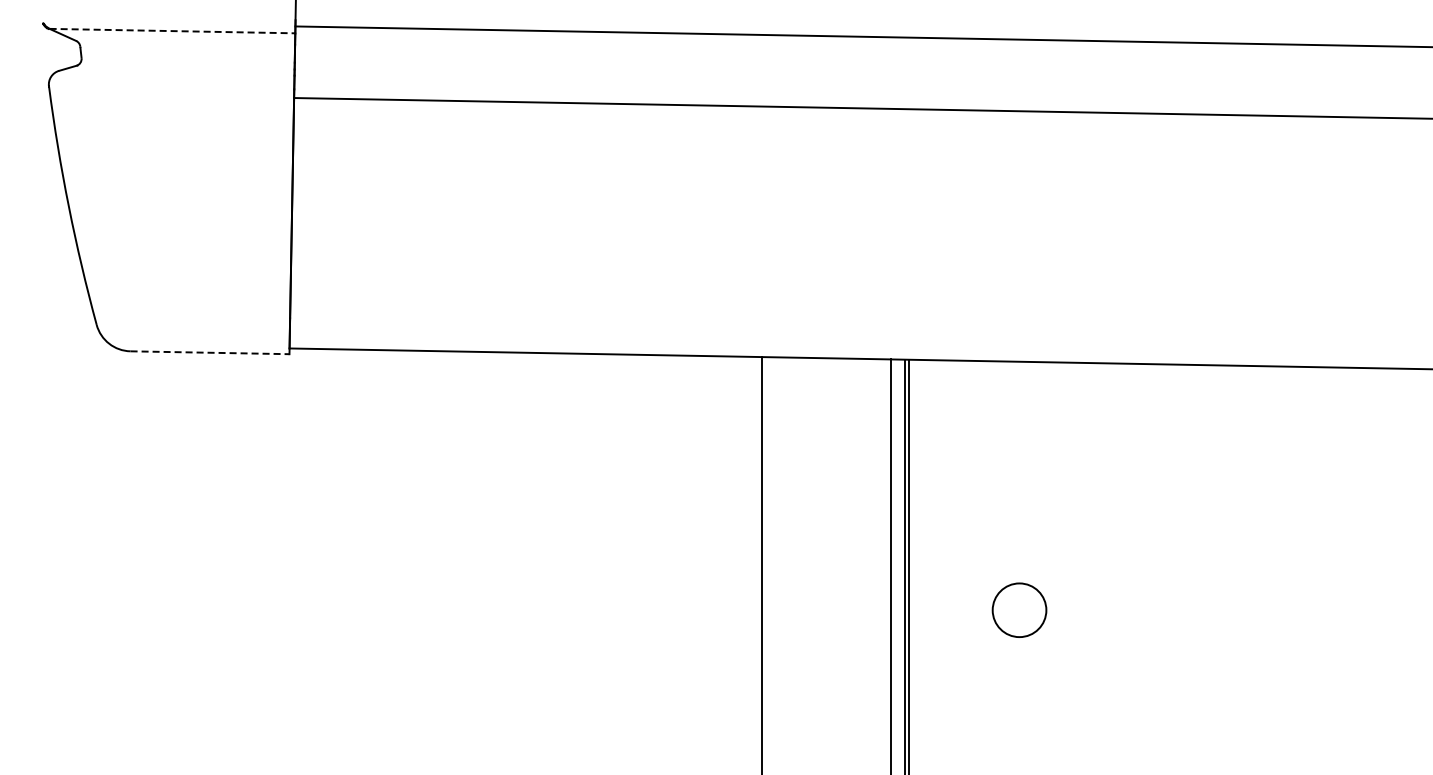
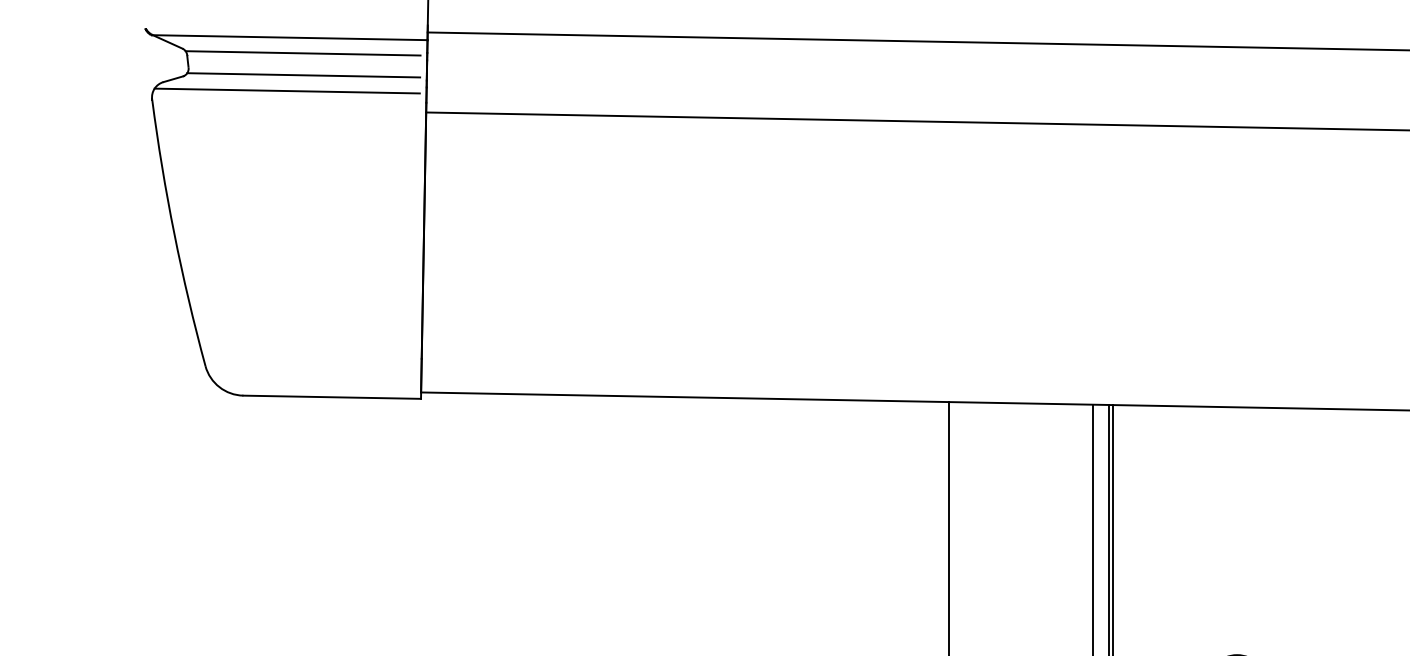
line: (172, 31) -> (290, 38), dashed -> solid
line: (183, 45) -> (302, 53), added
line: (184, 64) -> (303, 75), added
line: (169, 78) -> (286, 90), added
line: (210, 352) -> (332, 396), dashed -> solid

